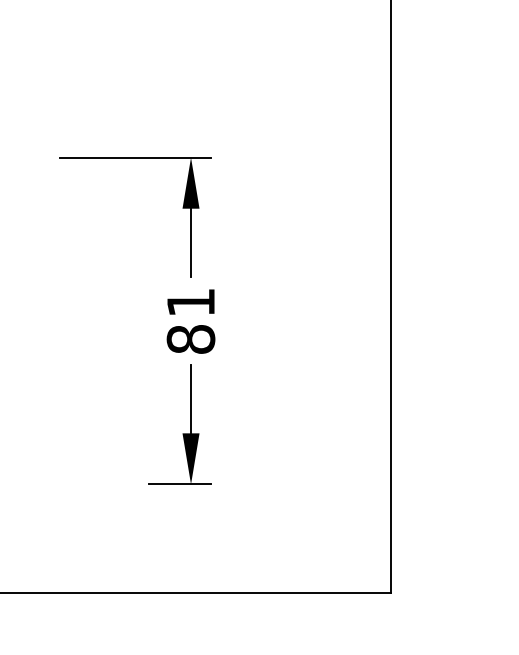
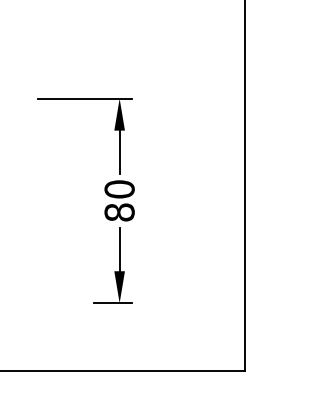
text: (190, 302) -> (119, 189), 81 -> 80

